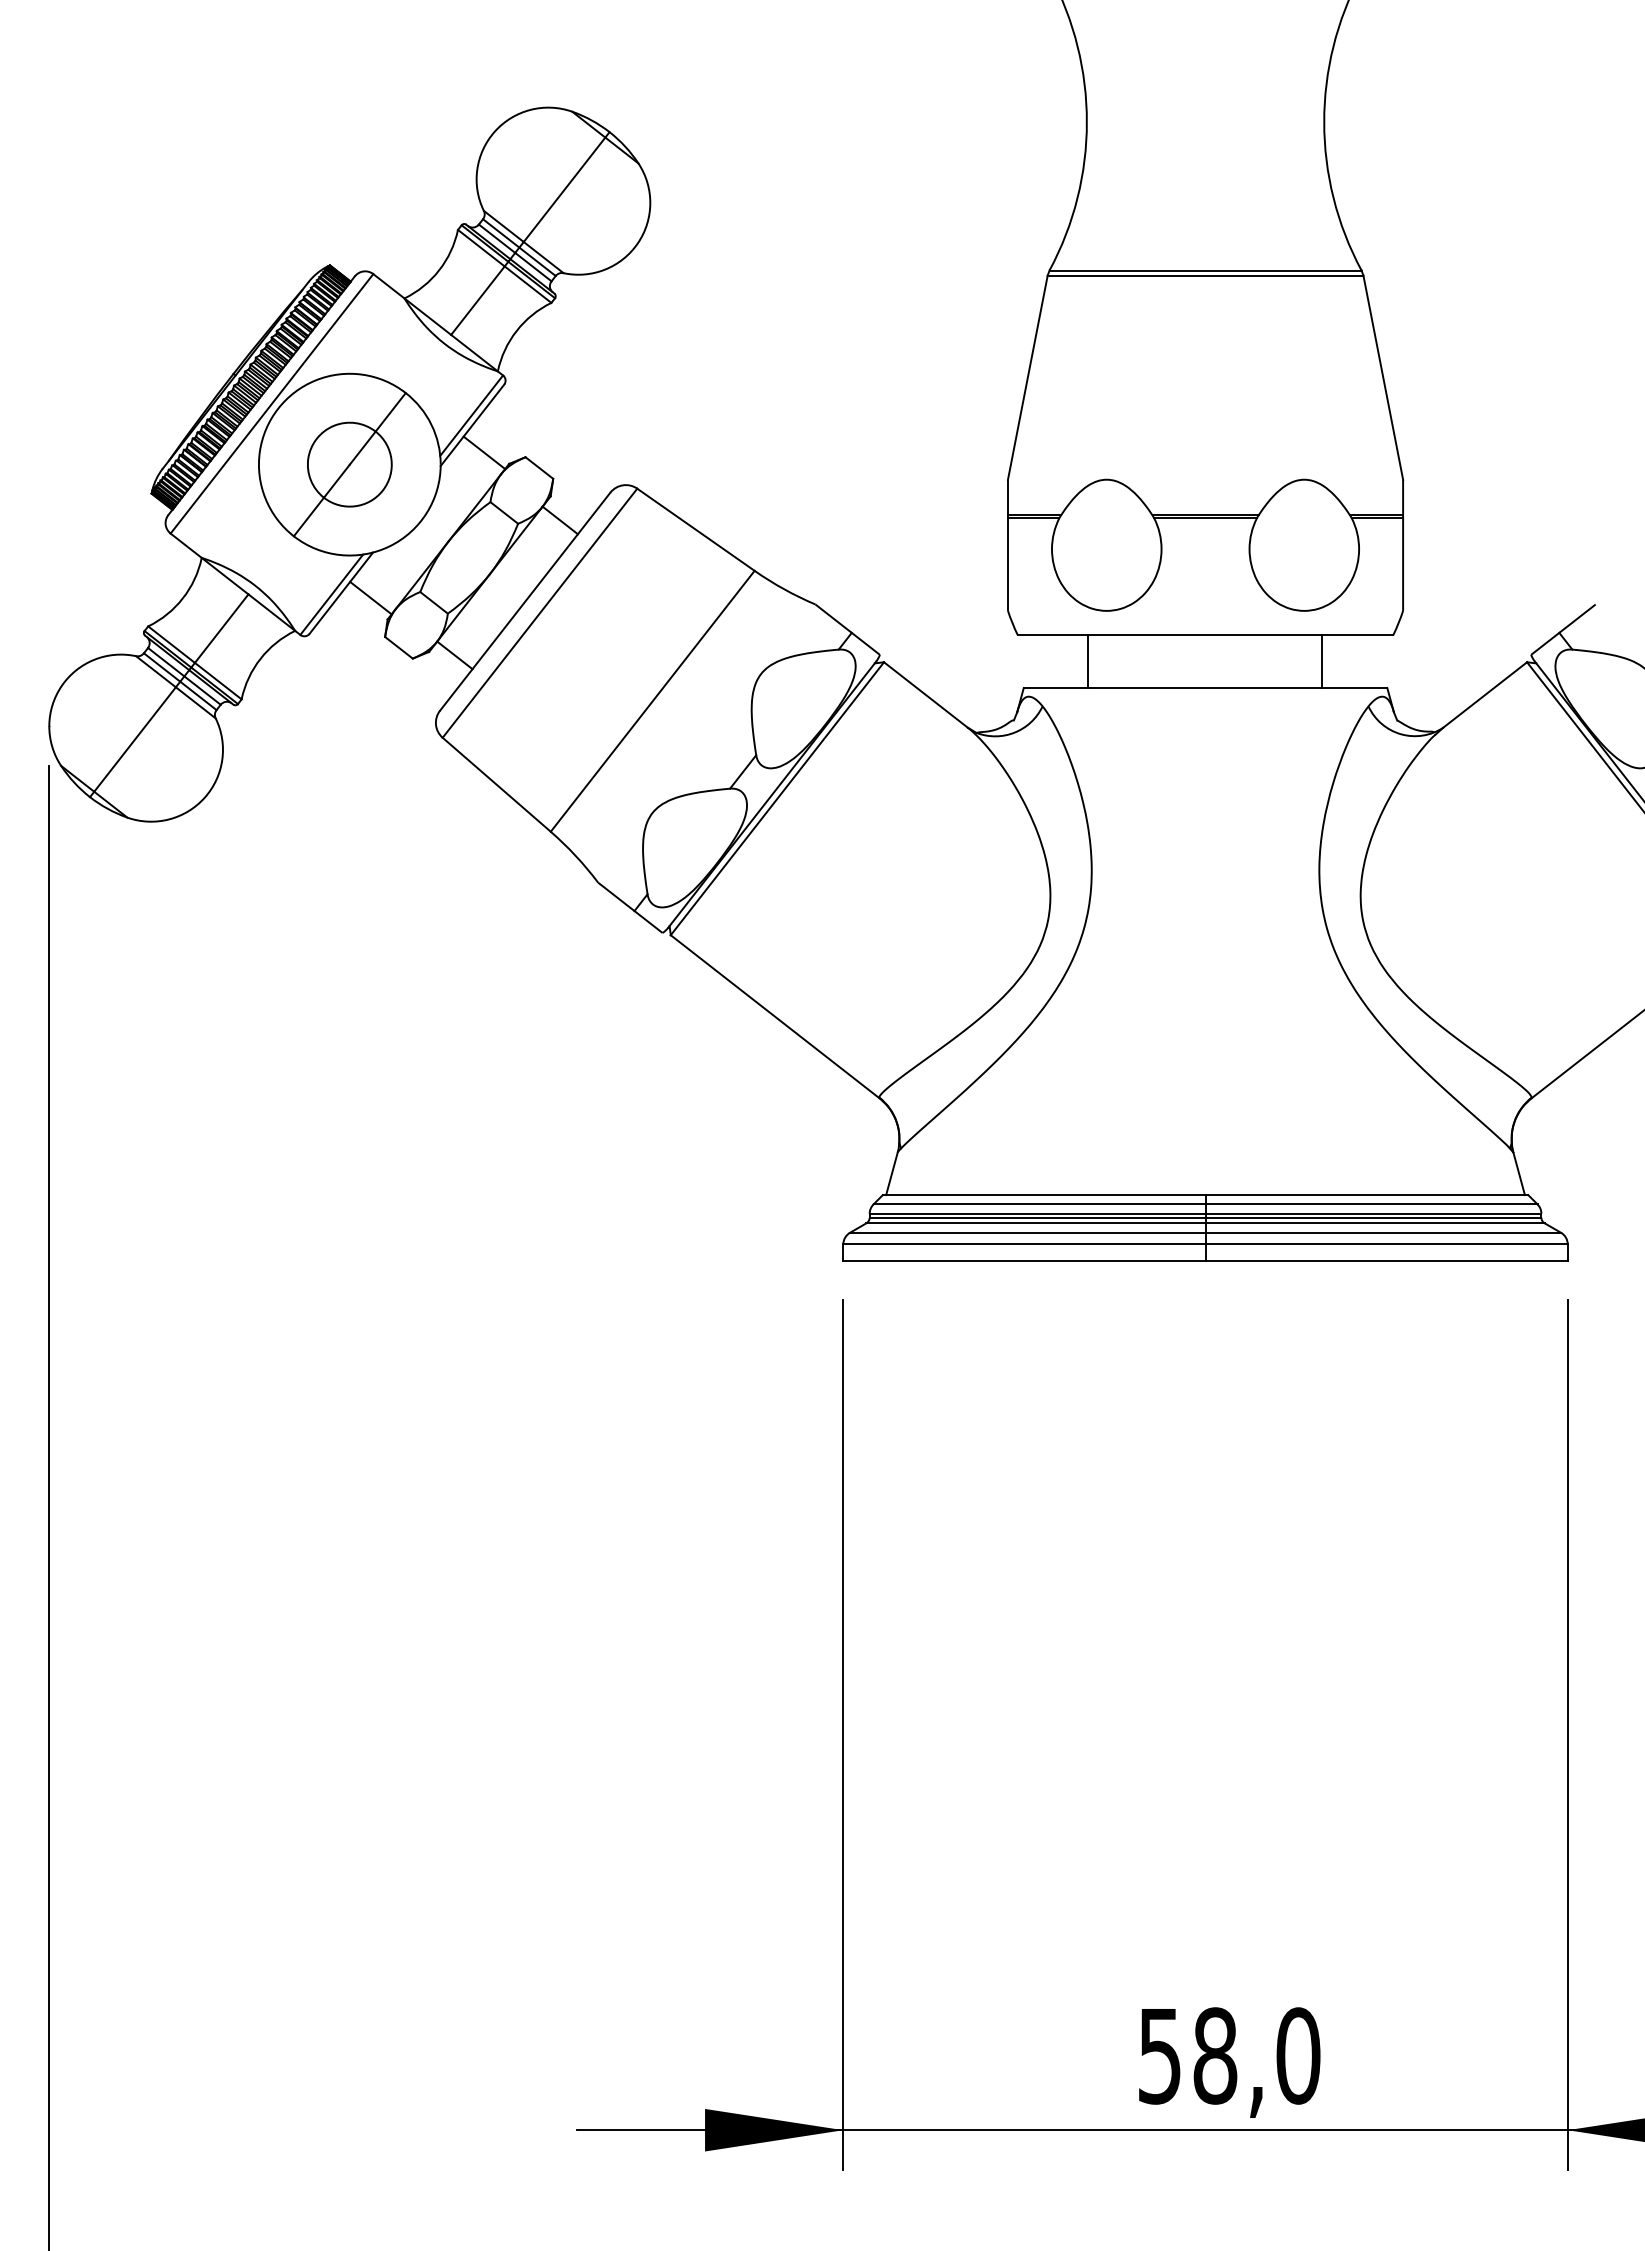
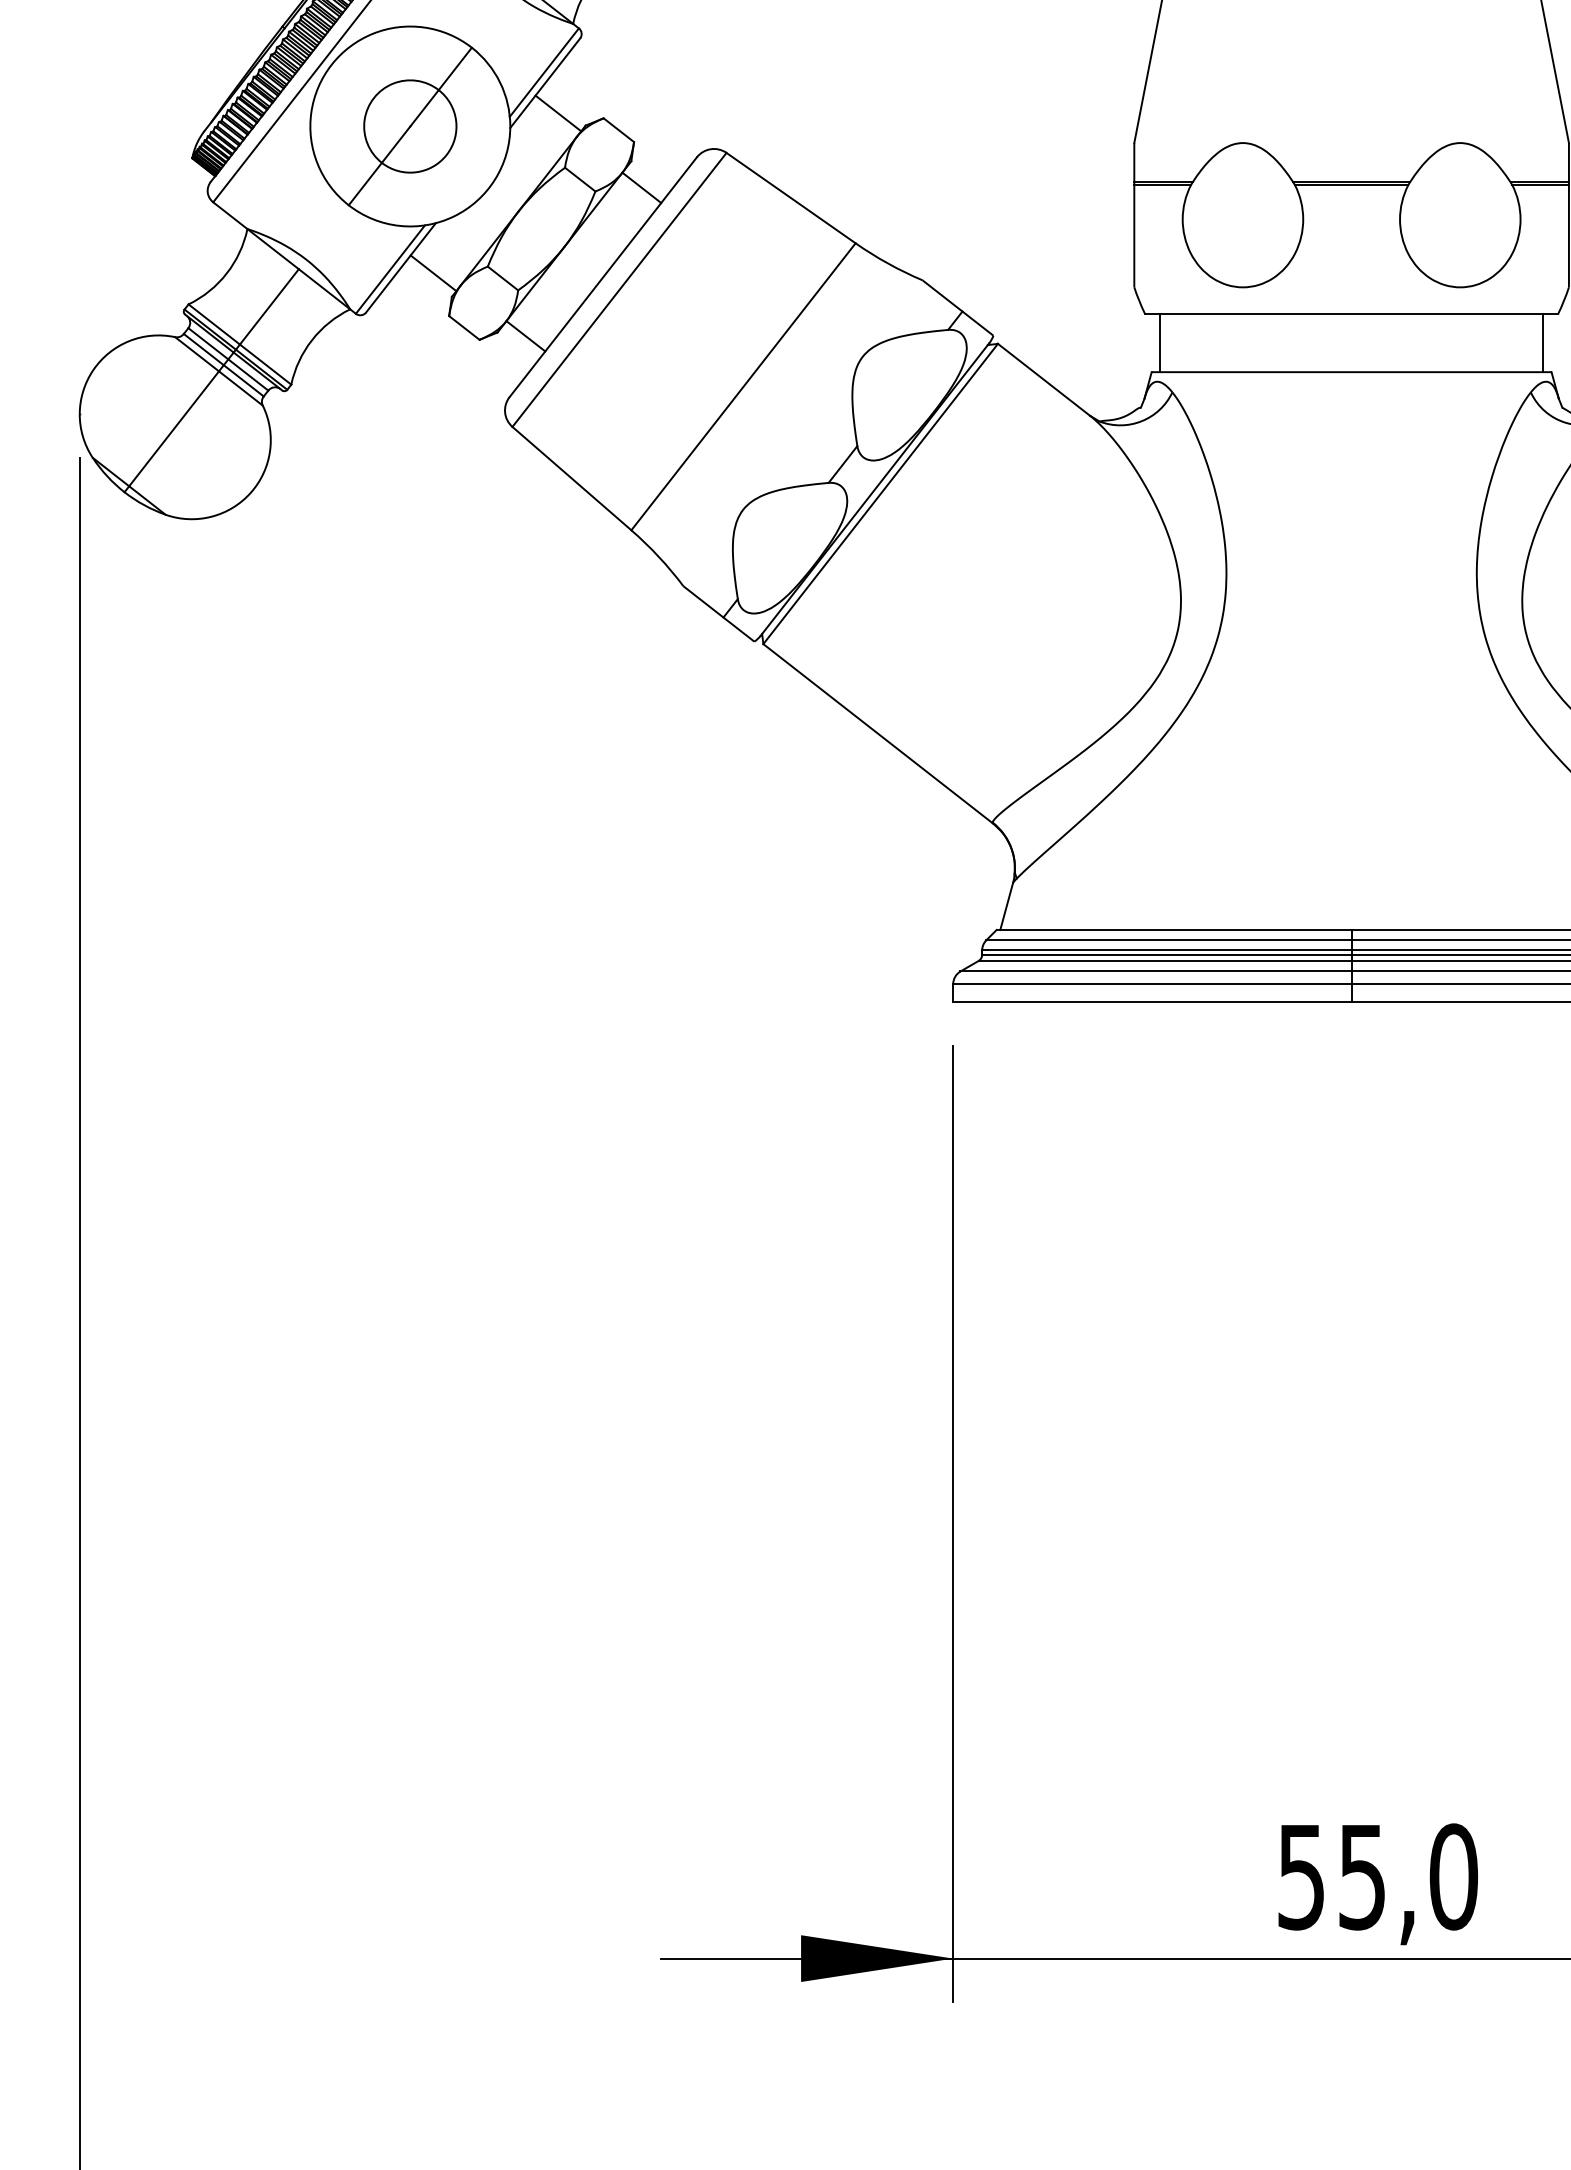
line: (1087, 661) -> (1160, 343), moved
line: (1322, 661) -> (1542, 343), moved
text: (1215, 2055) -> (1362, 1876), 58,0 -> 55,0

